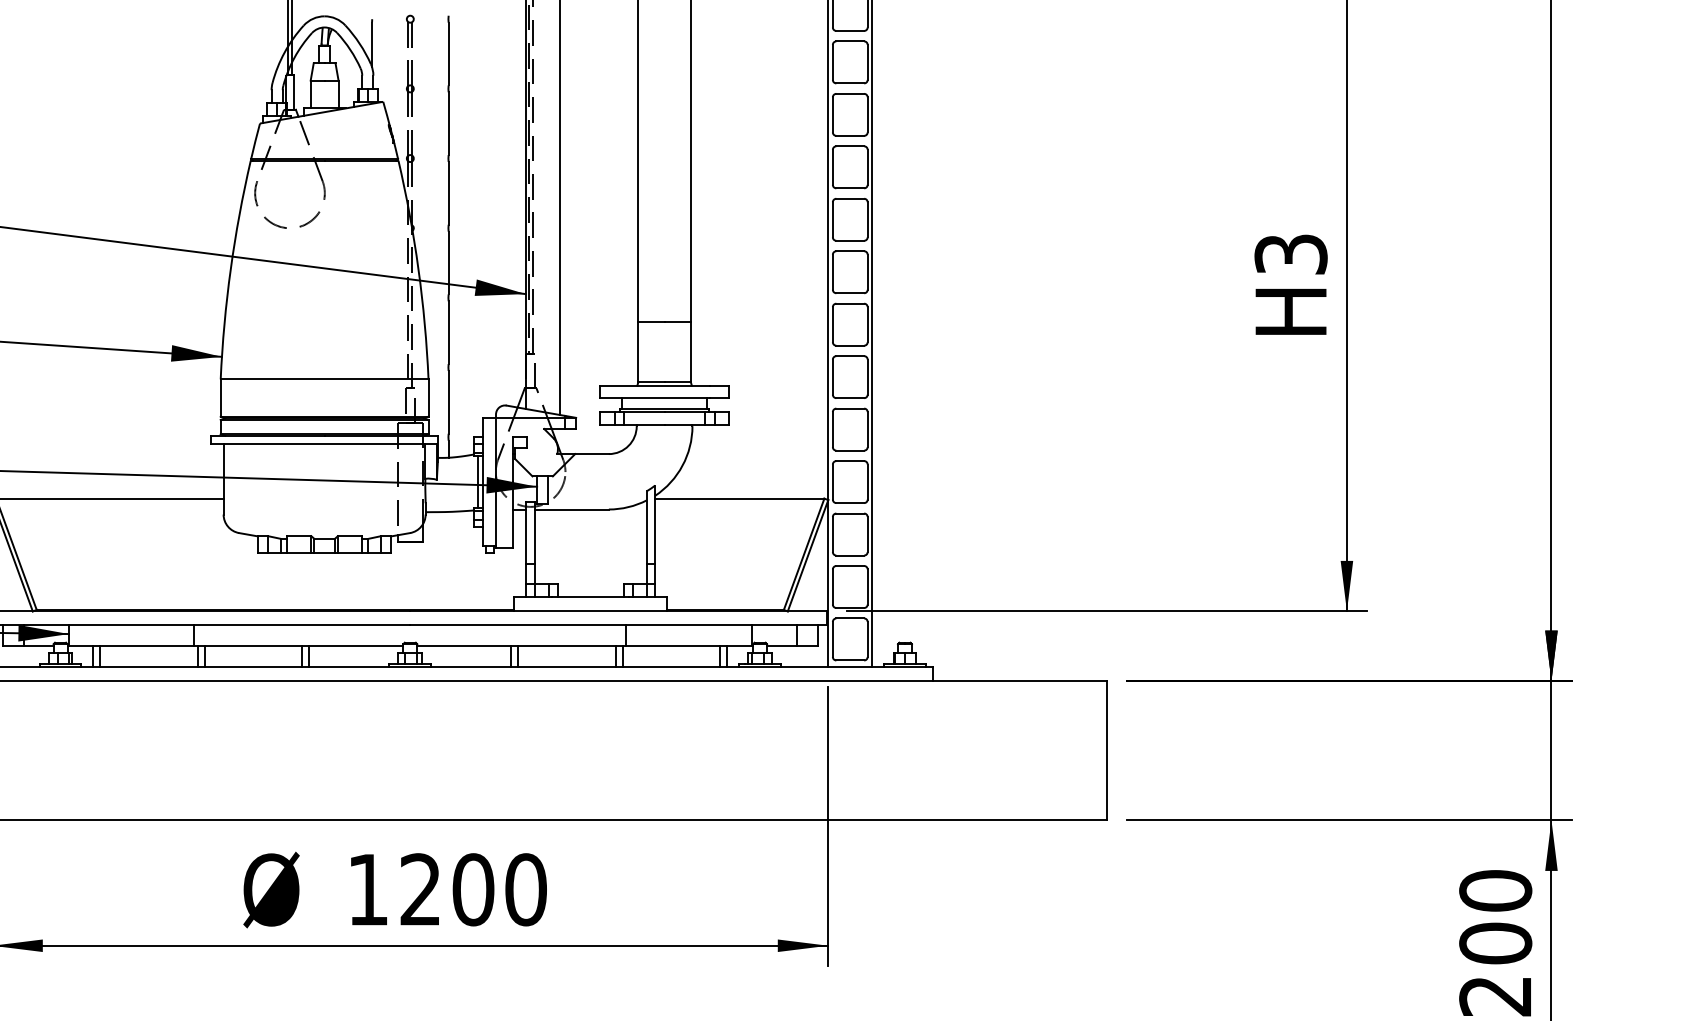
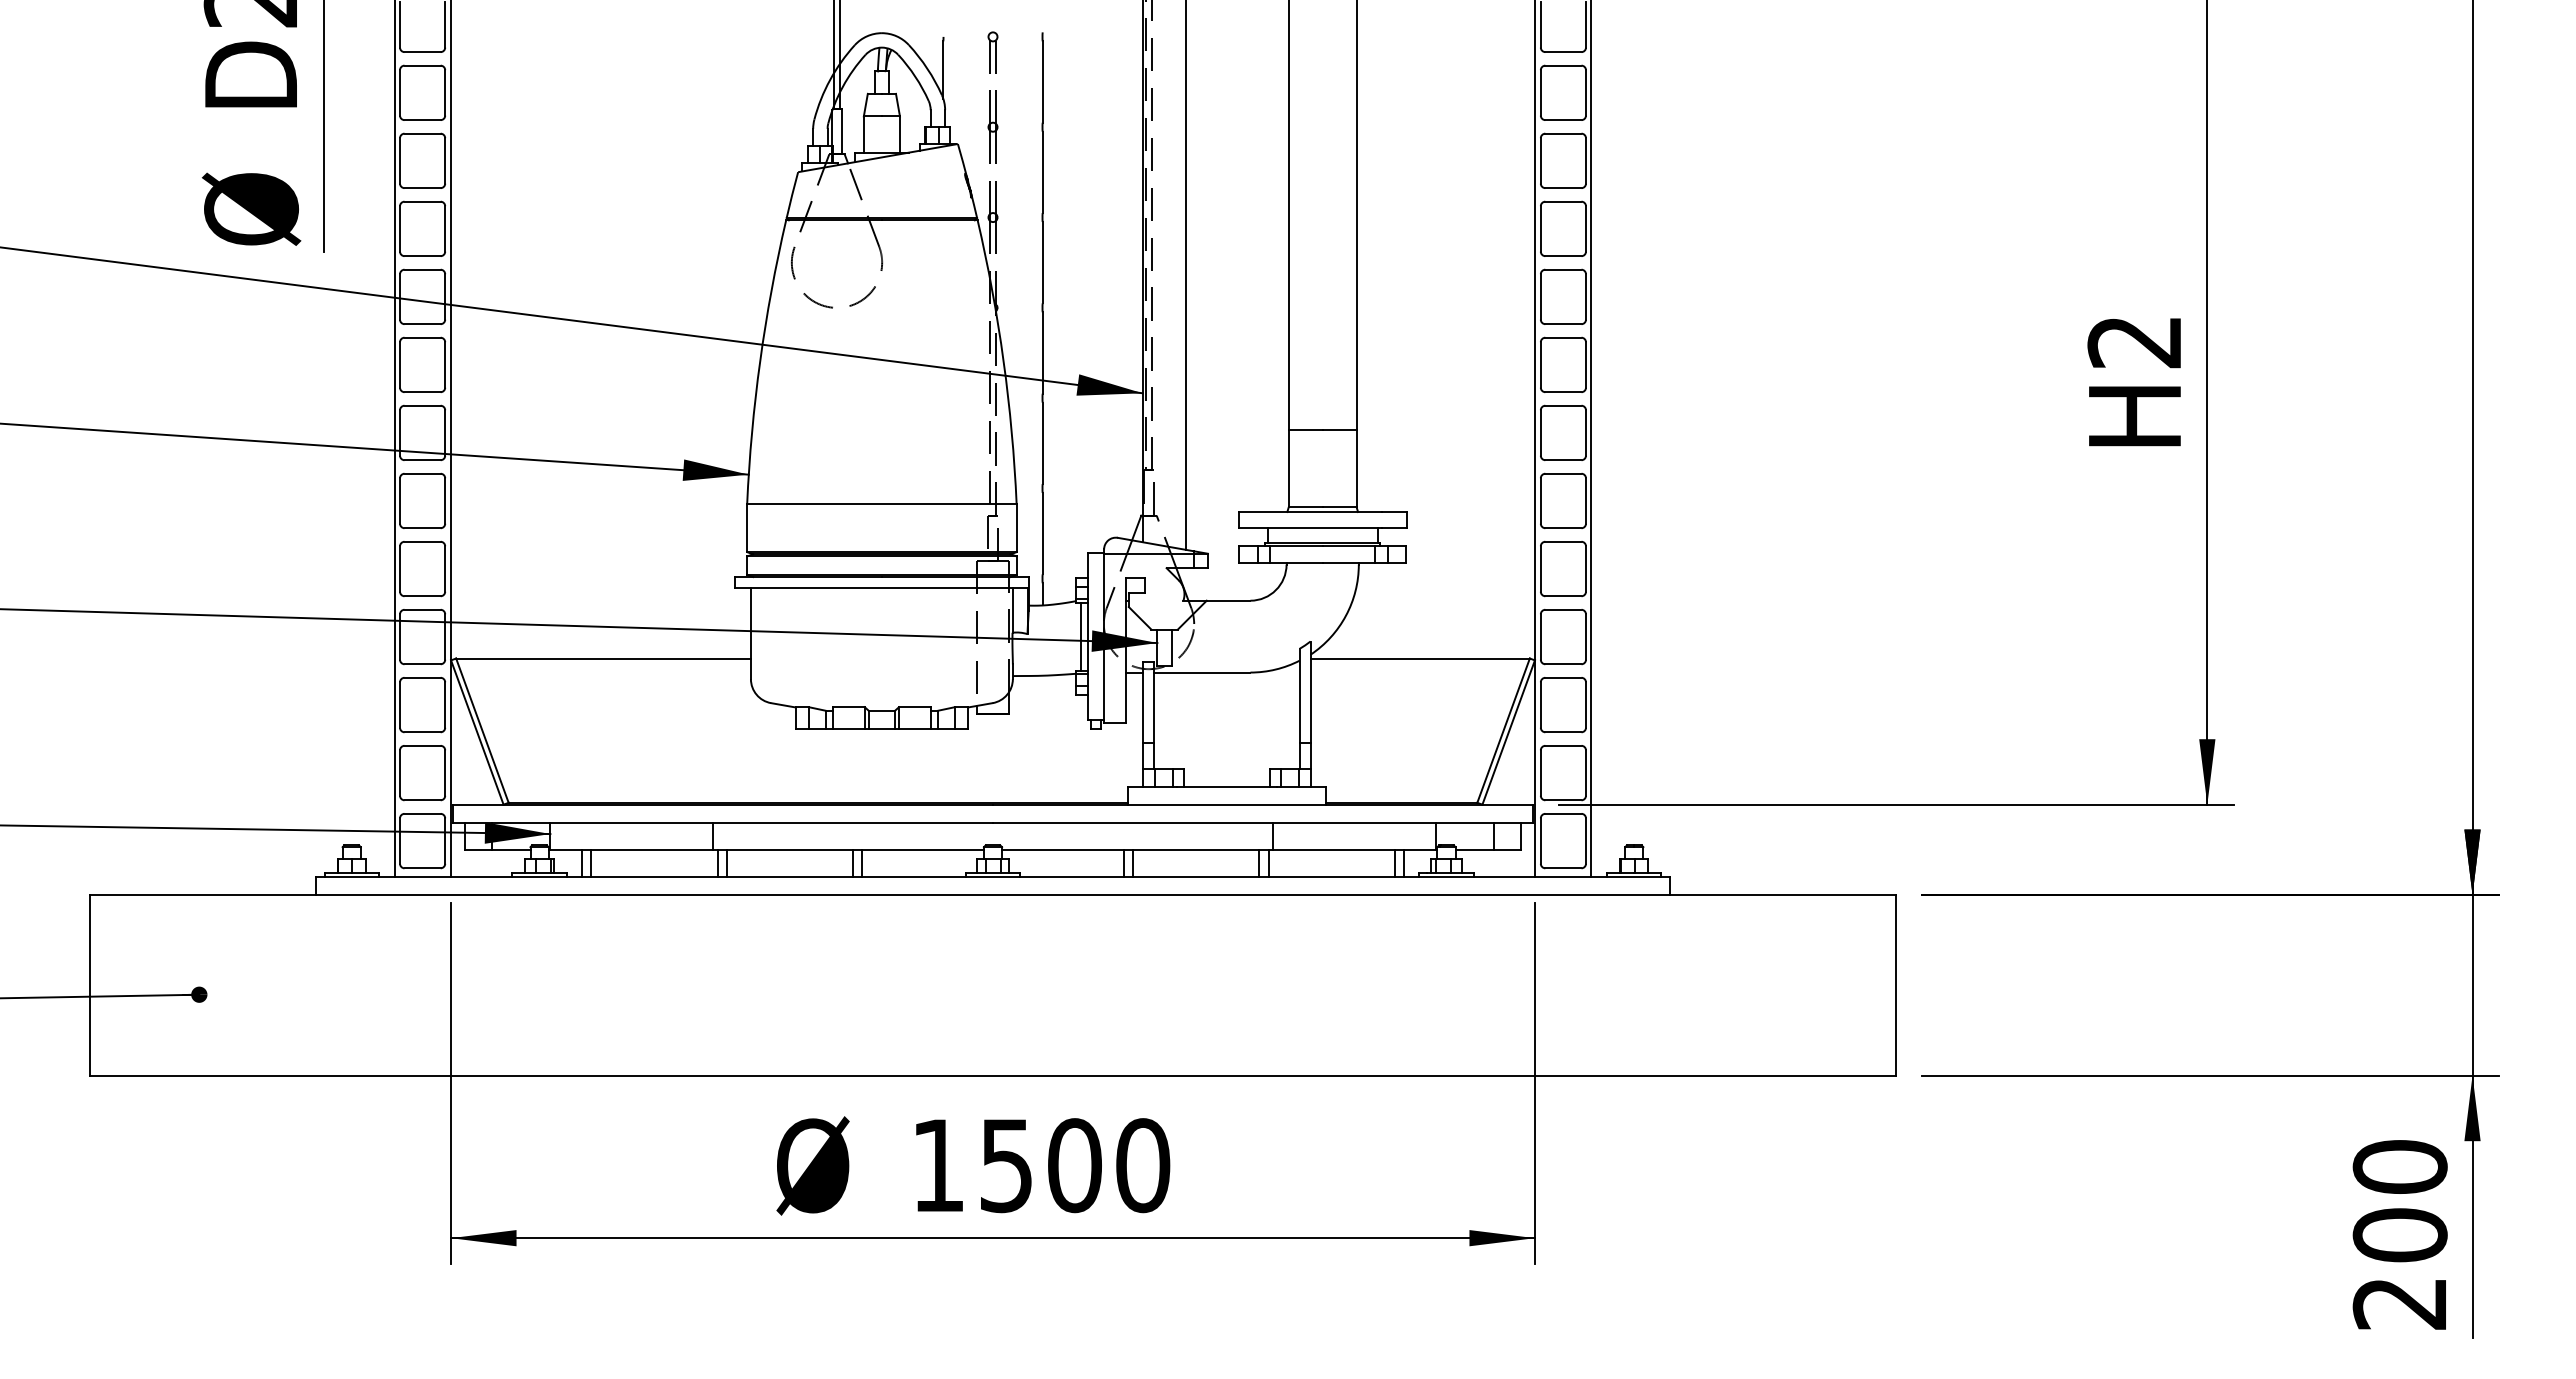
text: (1290, 254) -> (2134, 342), H3 -> H2
text: (419, 889) -> (1005, 1165), 1200 -> 1500

